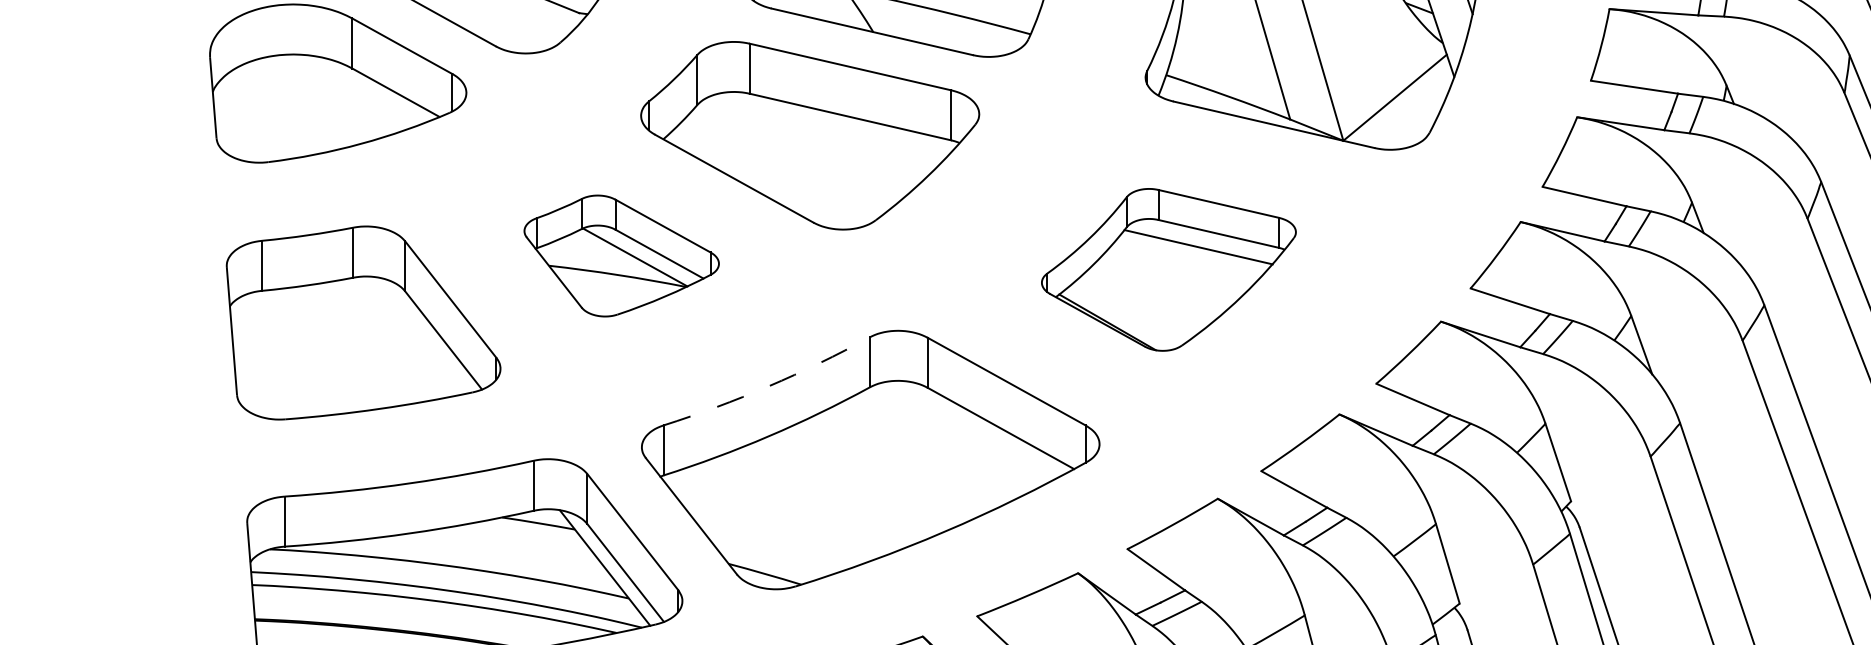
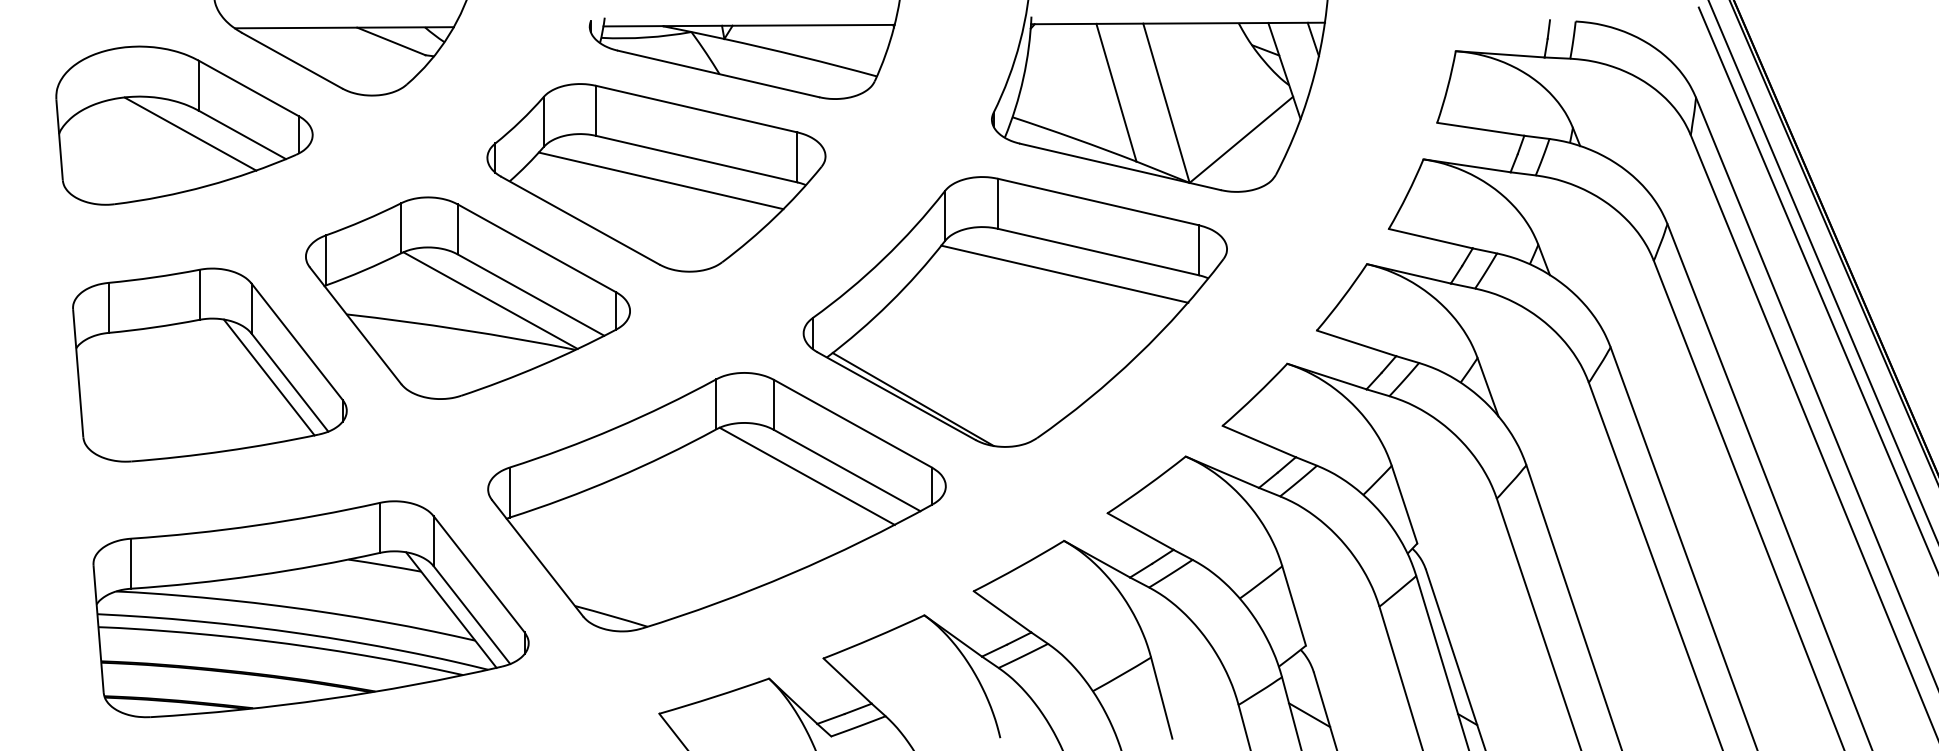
line: (344, 91) -> (190, 133), added
line: (814, 138) -> (660, 180), added
part: (621, 255) -> (467, 297), size x1.67
part: (1168, 269) -> (1014, 311), size x1.67
line: (422, 335) -> (268, 377), added
arc: (769, 386) -> (615, 428), dashed -> solid
line: (960, 433) -> (806, 475), added

